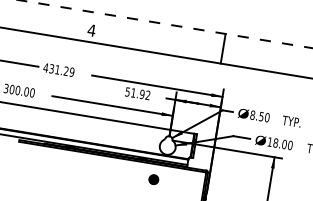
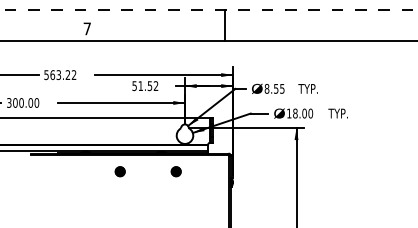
text: (91, 30) -> (87, 28), 4 -> 7
text: (59, 70) -> (60, 75), 431.29 -> 563.22
text: (141, 93) -> (149, 85), 51.92 -> 51.52
text: (267, 117) -> (282, 88), 8.50 -> 8.55
part: (100, 170) -> (119, 171), added

